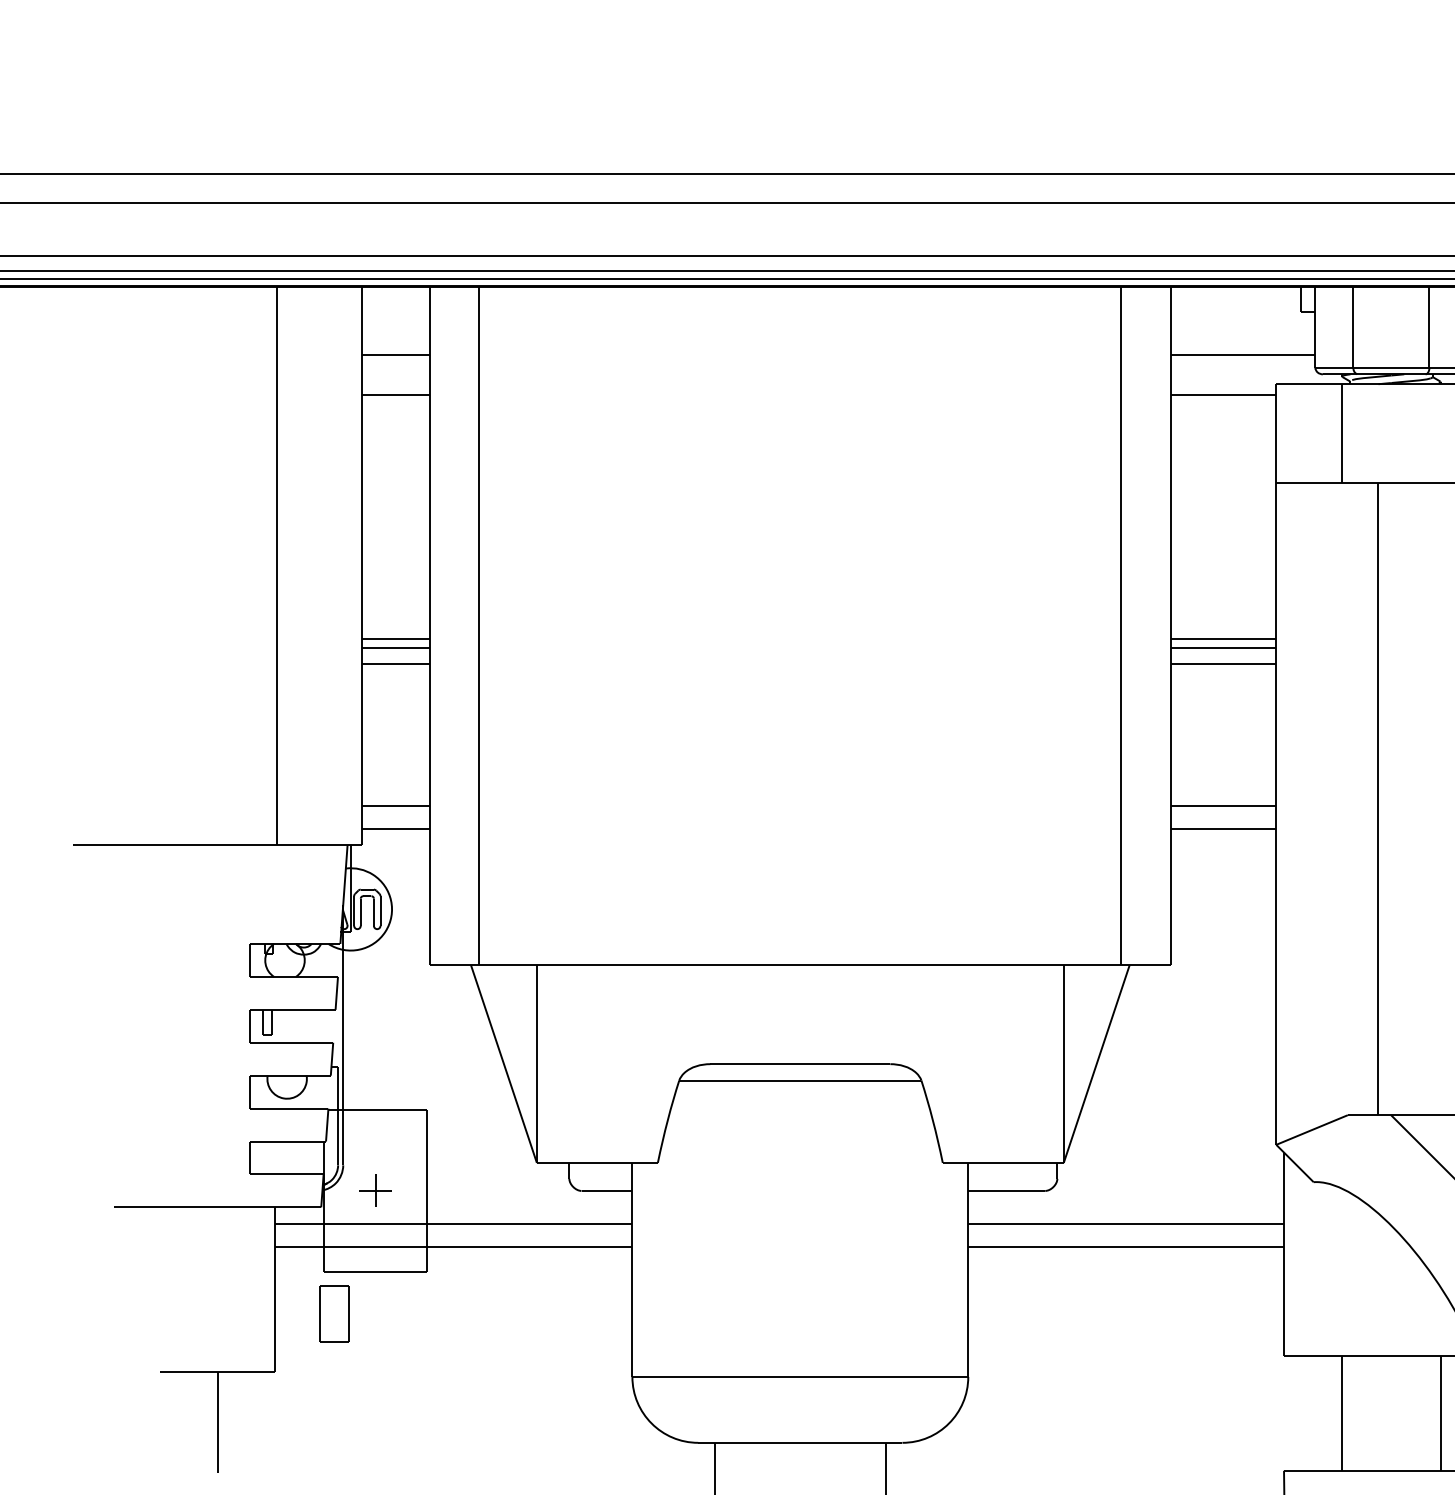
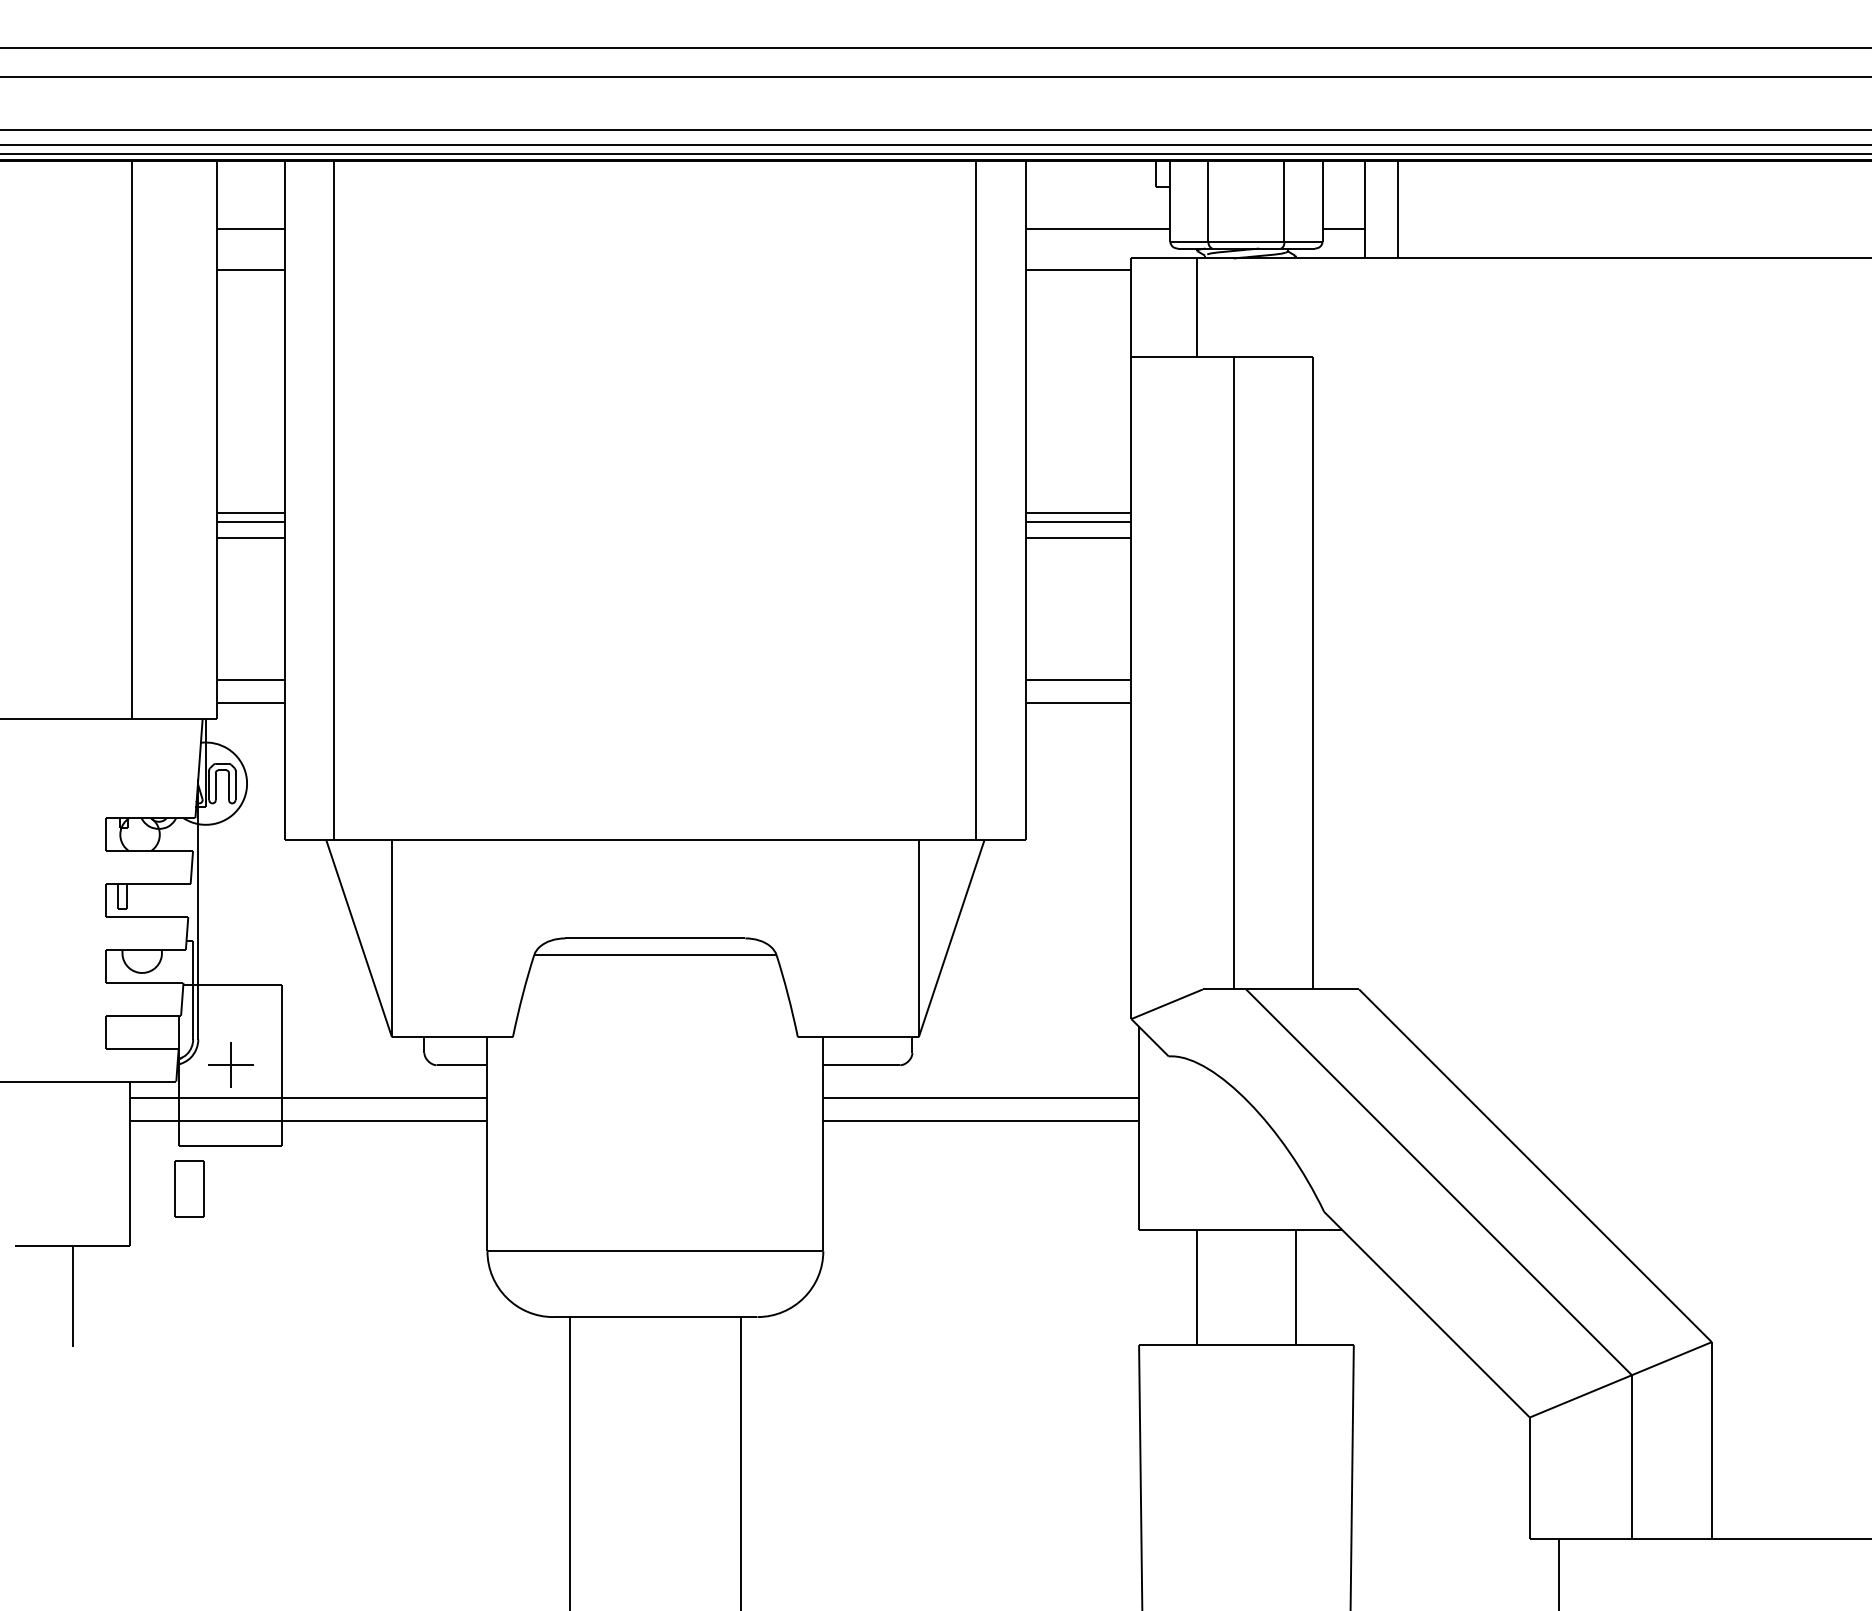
part: (375, 1191) -> (230, 1065), size x1.4

